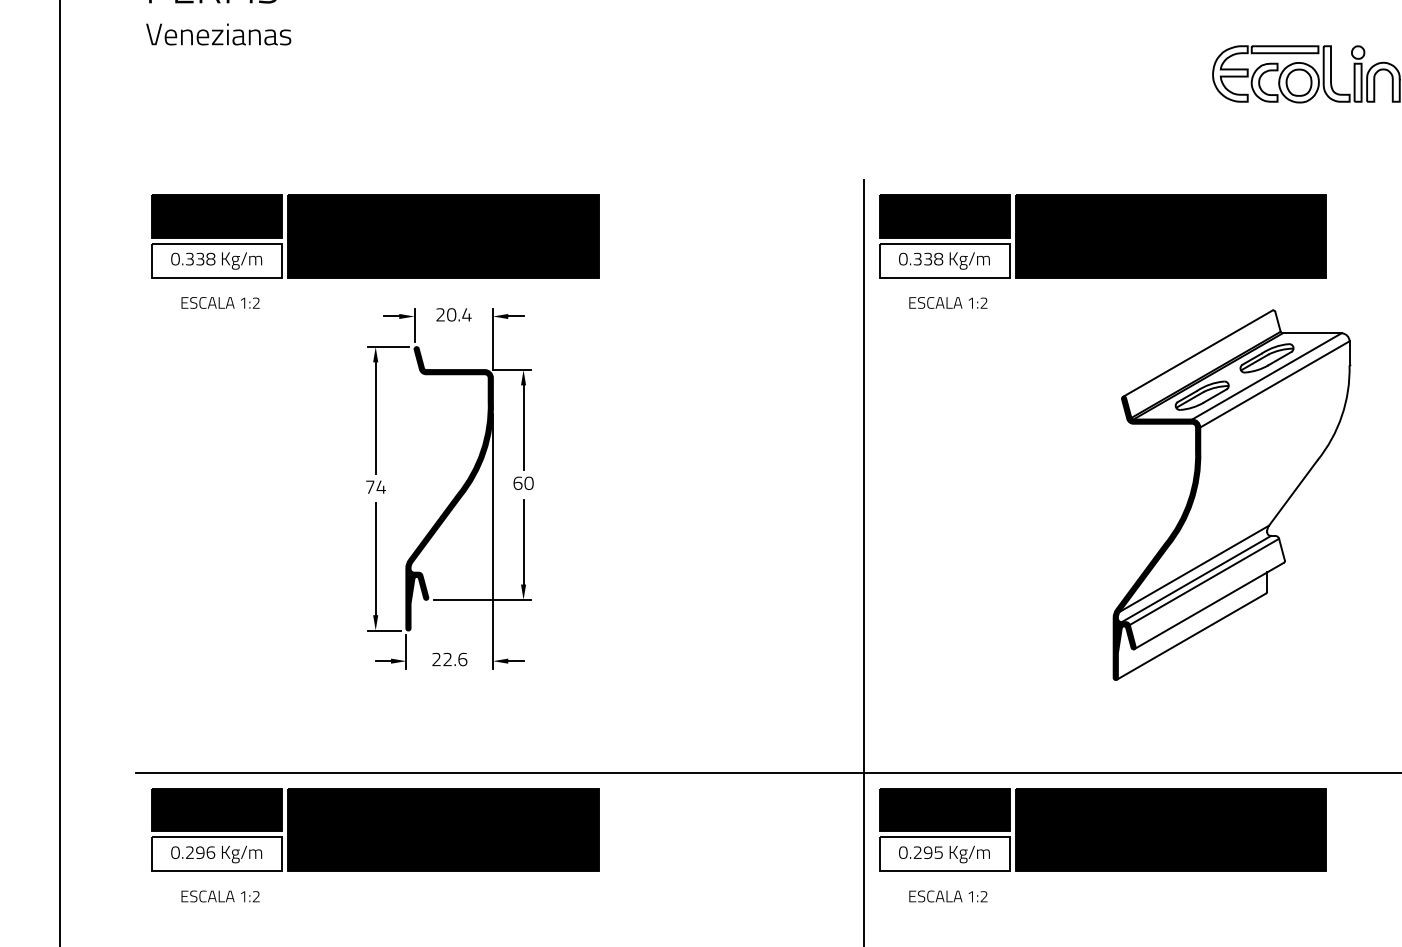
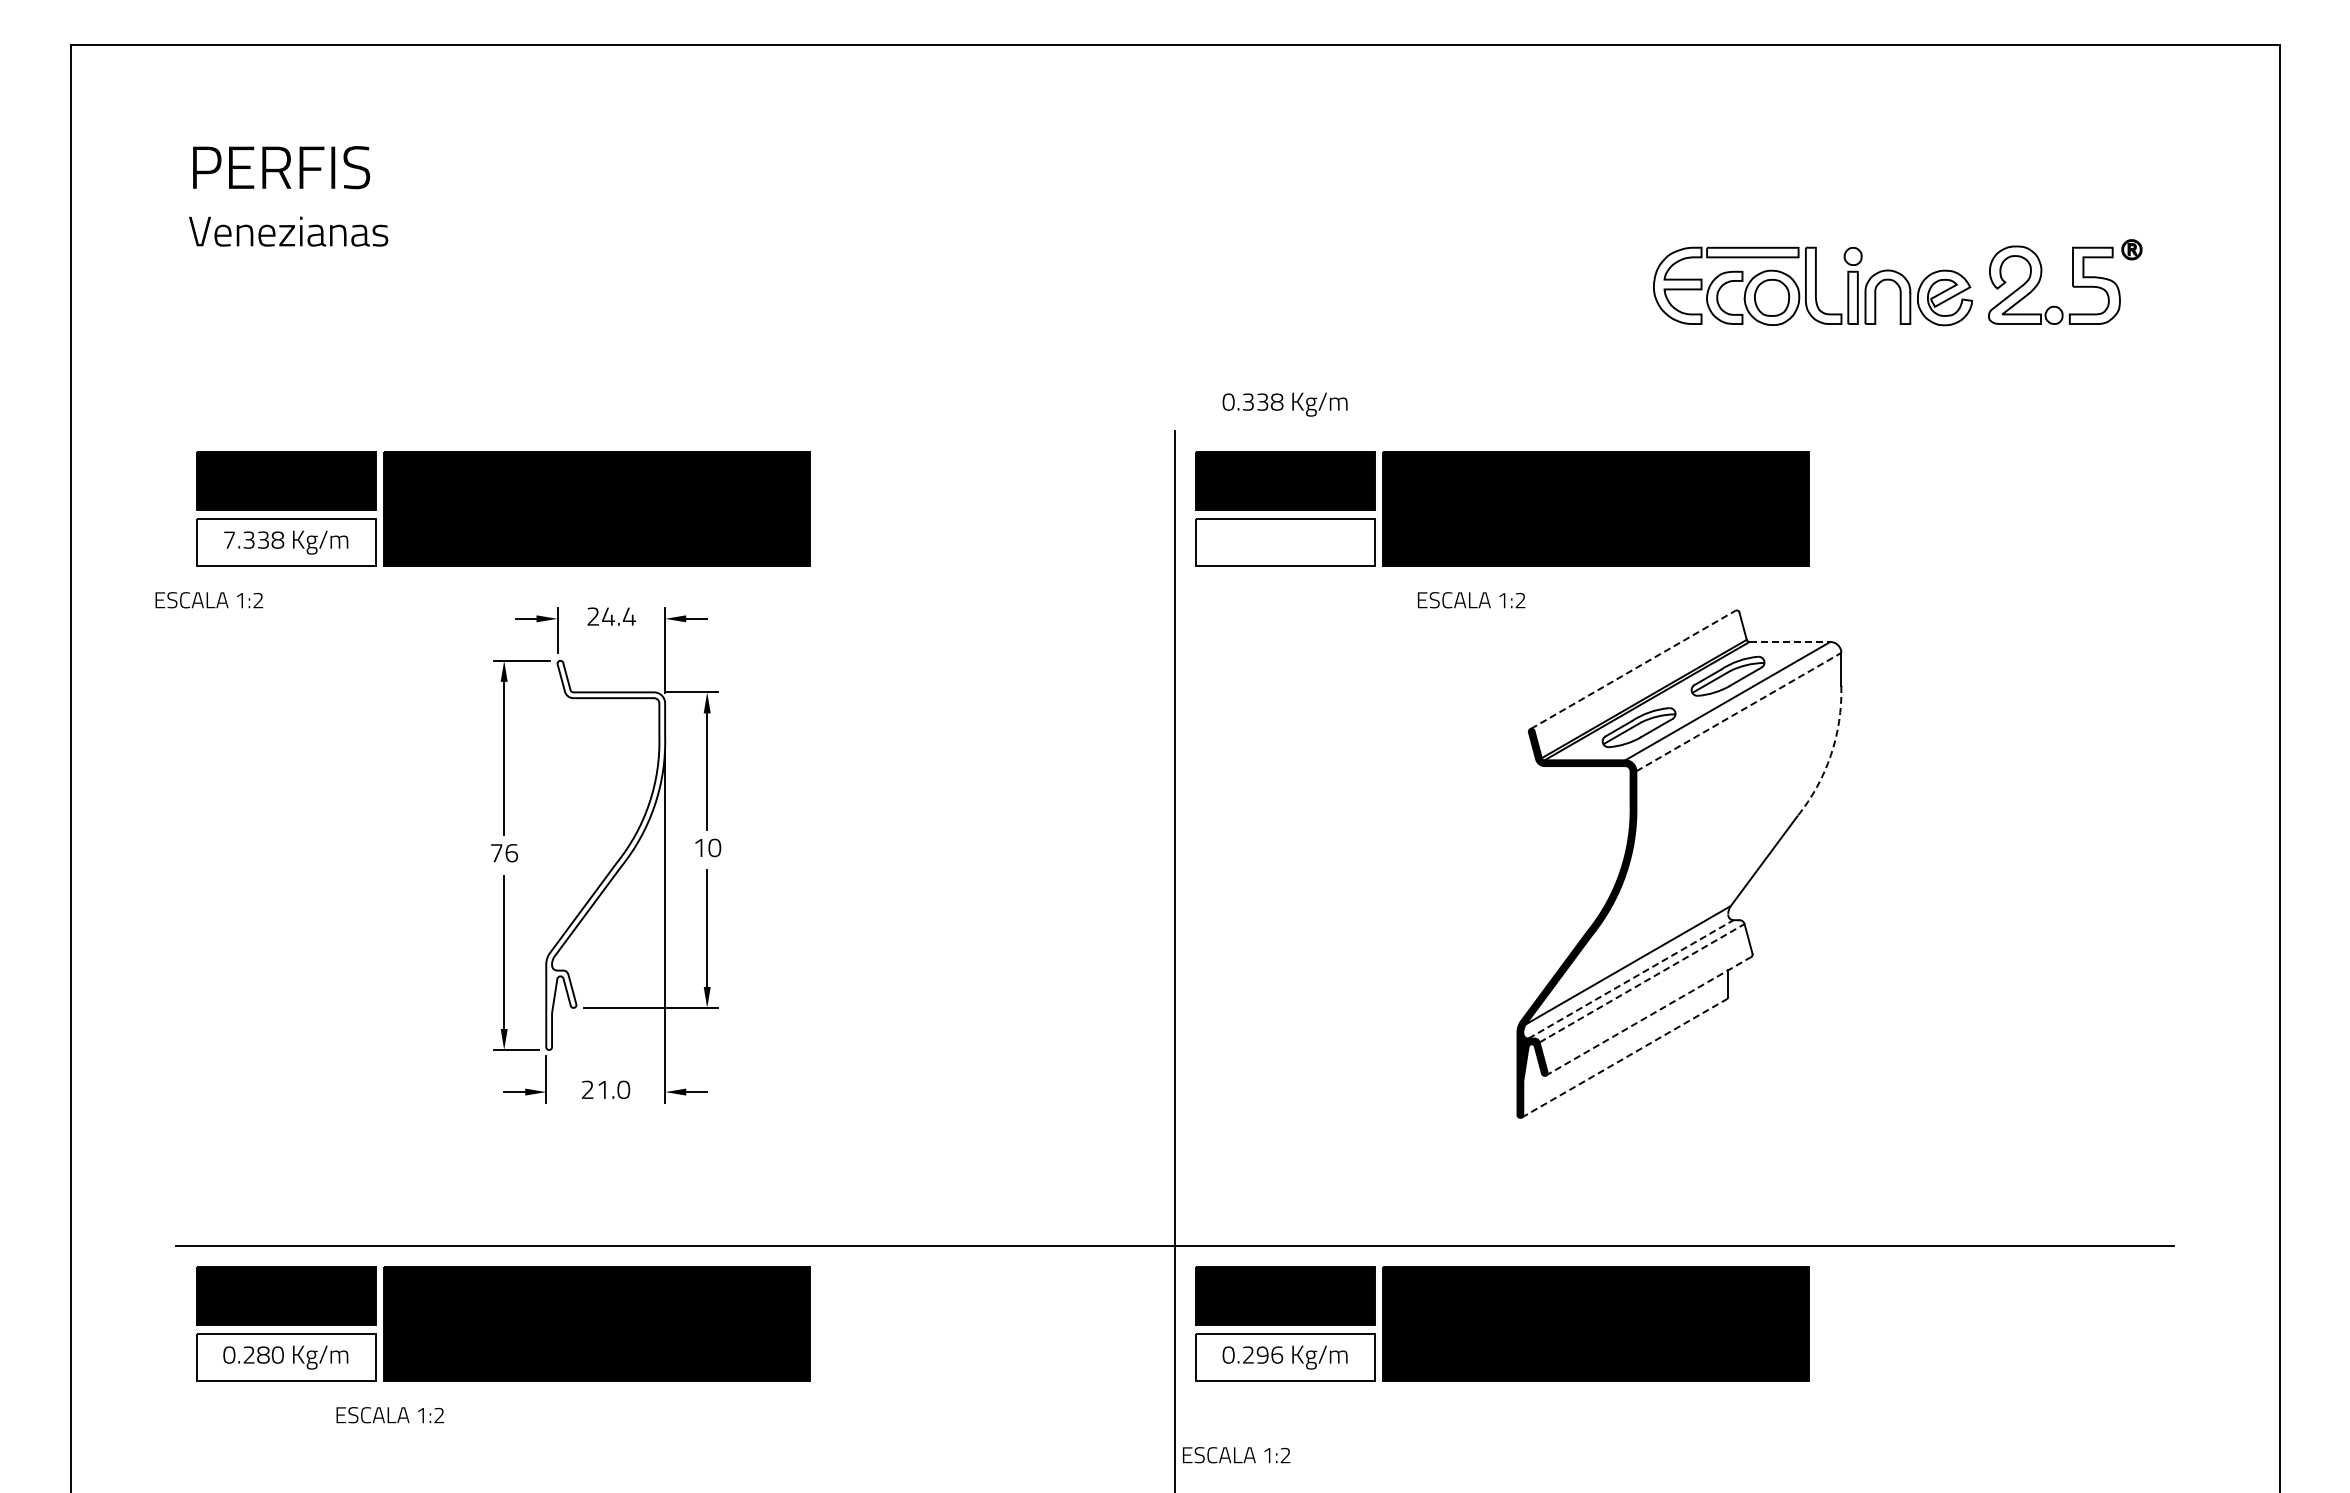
text: (175, 258) -> (229, 539), 0.338 -> 7.338
text: (943, 260) -> (1284, 404), moved
text: (220, 303) -> (208, 600), moved
text: (948, 303) -> (1471, 600), moved
text: (451, 314) -> (608, 616), 20.4 -> 24.4
line: (1312, 332) -> (1790, 641), solid -> dashed
line: (1198, 353) -> (1633, 669), solid -> dashed
line: (1275, 383) -> (1739, 711), solid -> dashed
arc: (1341, 416) -> (1830, 755), solid -> dashed
text: (517, 483) -> (699, 847), 60 -> 10
text: (381, 487) -> (511, 853), 74 -> 76
fill: (449, 488) -> (605, 855), removed
line: (1196, 579) -> (1631, 979), solid -> dashed
line: (1204, 582) -> (1642, 983), solid -> dashed
line: (1209, 606) -> (1648, 1016), solid -> dashed
line: (1191, 636) -> (1624, 1058), solid -> dashed
text: (455, 659) -> (613, 1089), 22.6 -> 21.0
text: (205, 852) -> (270, 1354), 0.296 -> 0.280
text: (938, 852) -> (1277, 1354), 0.295 -> 0.296
text: (220, 896) -> (389, 1415), moved
text: (948, 896) -> (1236, 1455), moved

